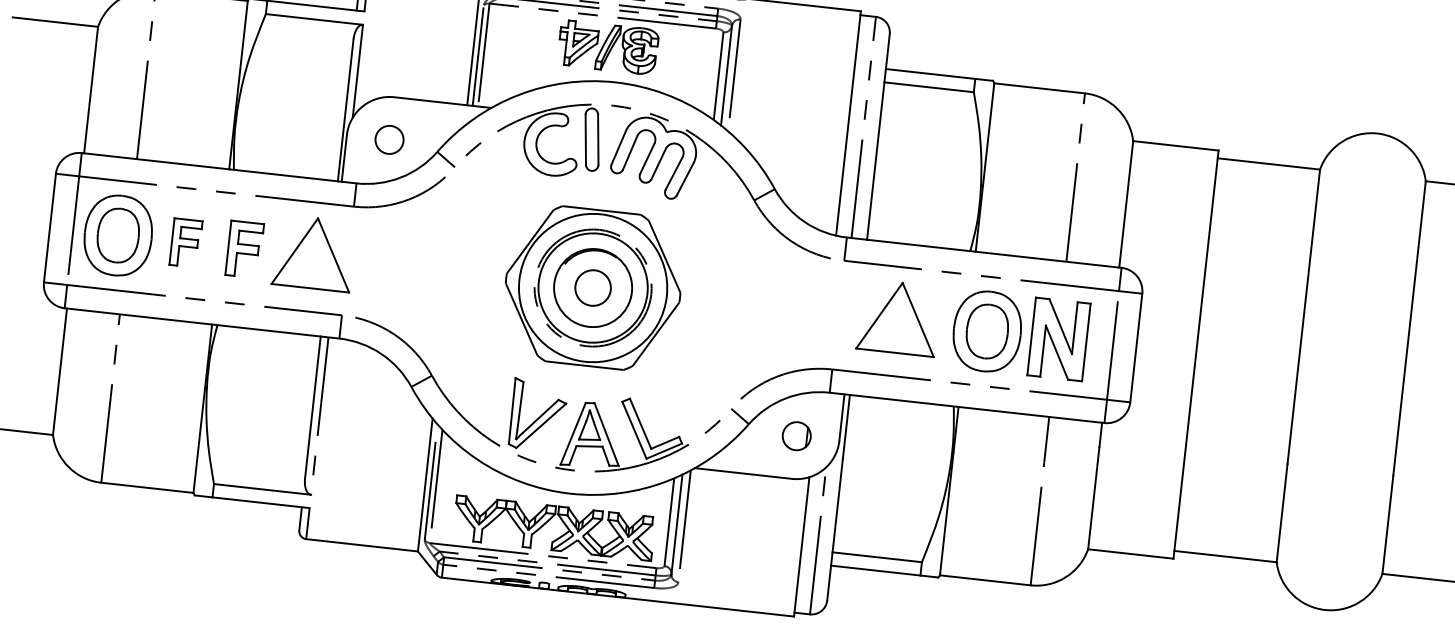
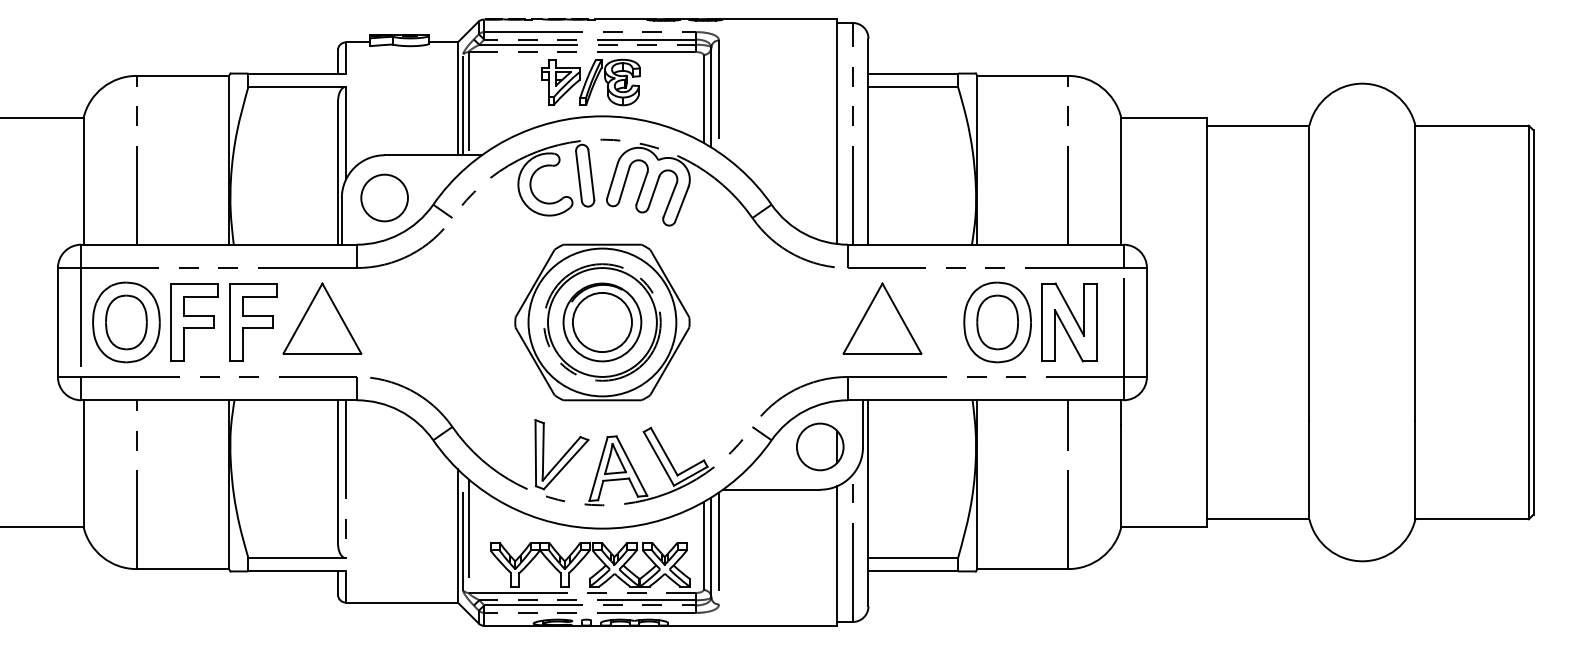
circle: (389, 139) -> (384, 197), size x1.67
part: (186, 243) -> (194, 322), size x1.67
part: (245, 249) -> (253, 322), size x1.43
circle: (593, 288) -> (602, 322), size x1.67
part: (898, 317) -> (882, 318), moved
part: (796, 435) -> (820, 446), size x1.67

